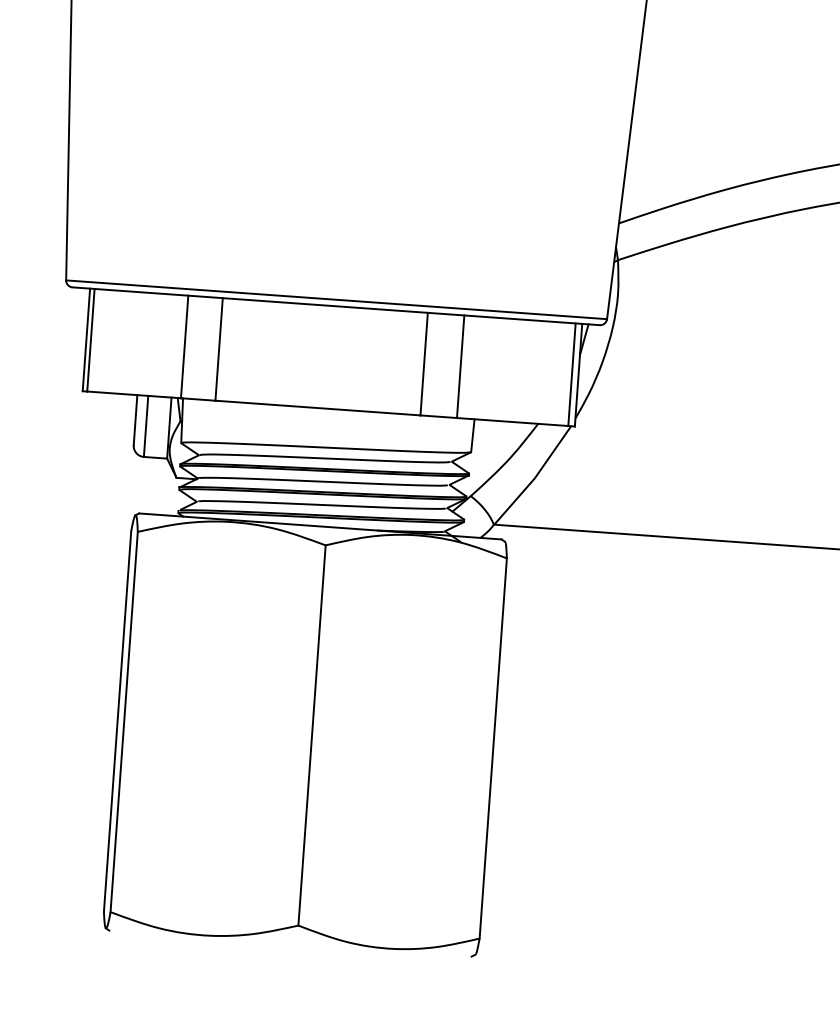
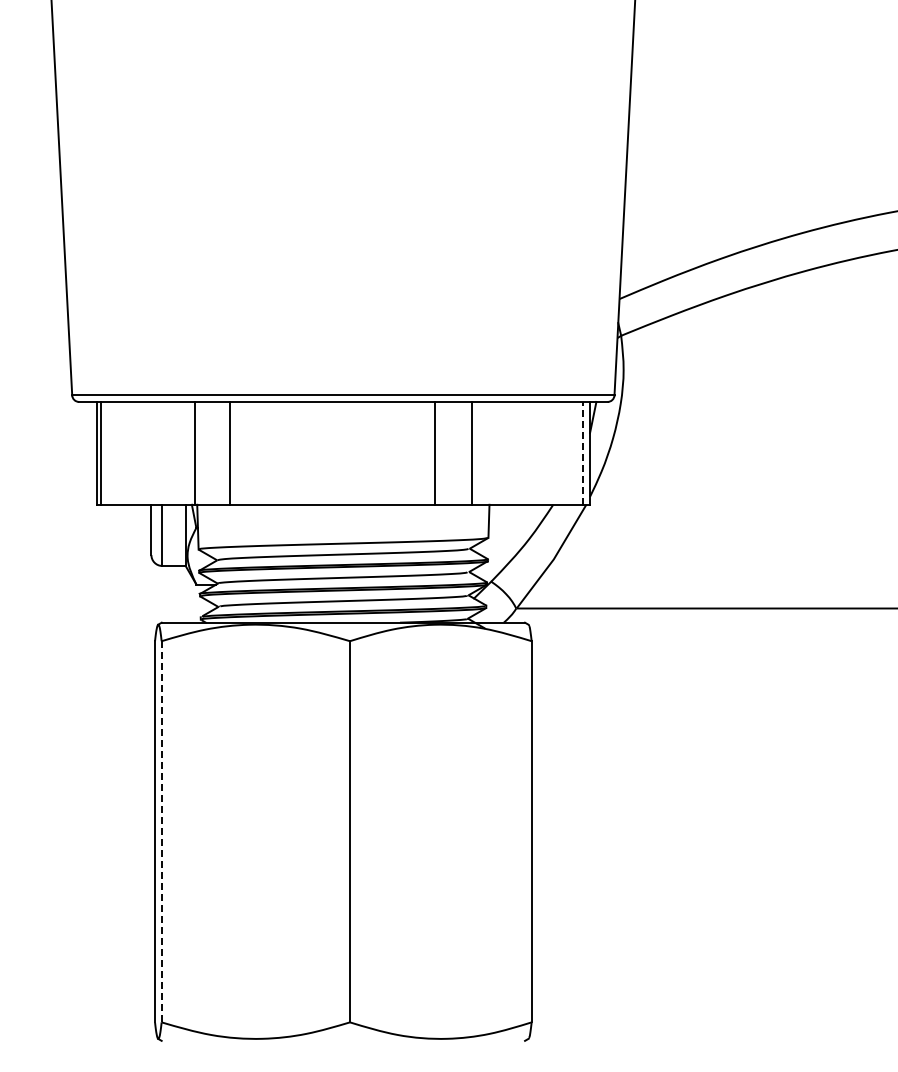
line: (572, 373) -> (583, 452), solid -> dashed
line: (124, 721) -> (161, 831), solid -> dashed

